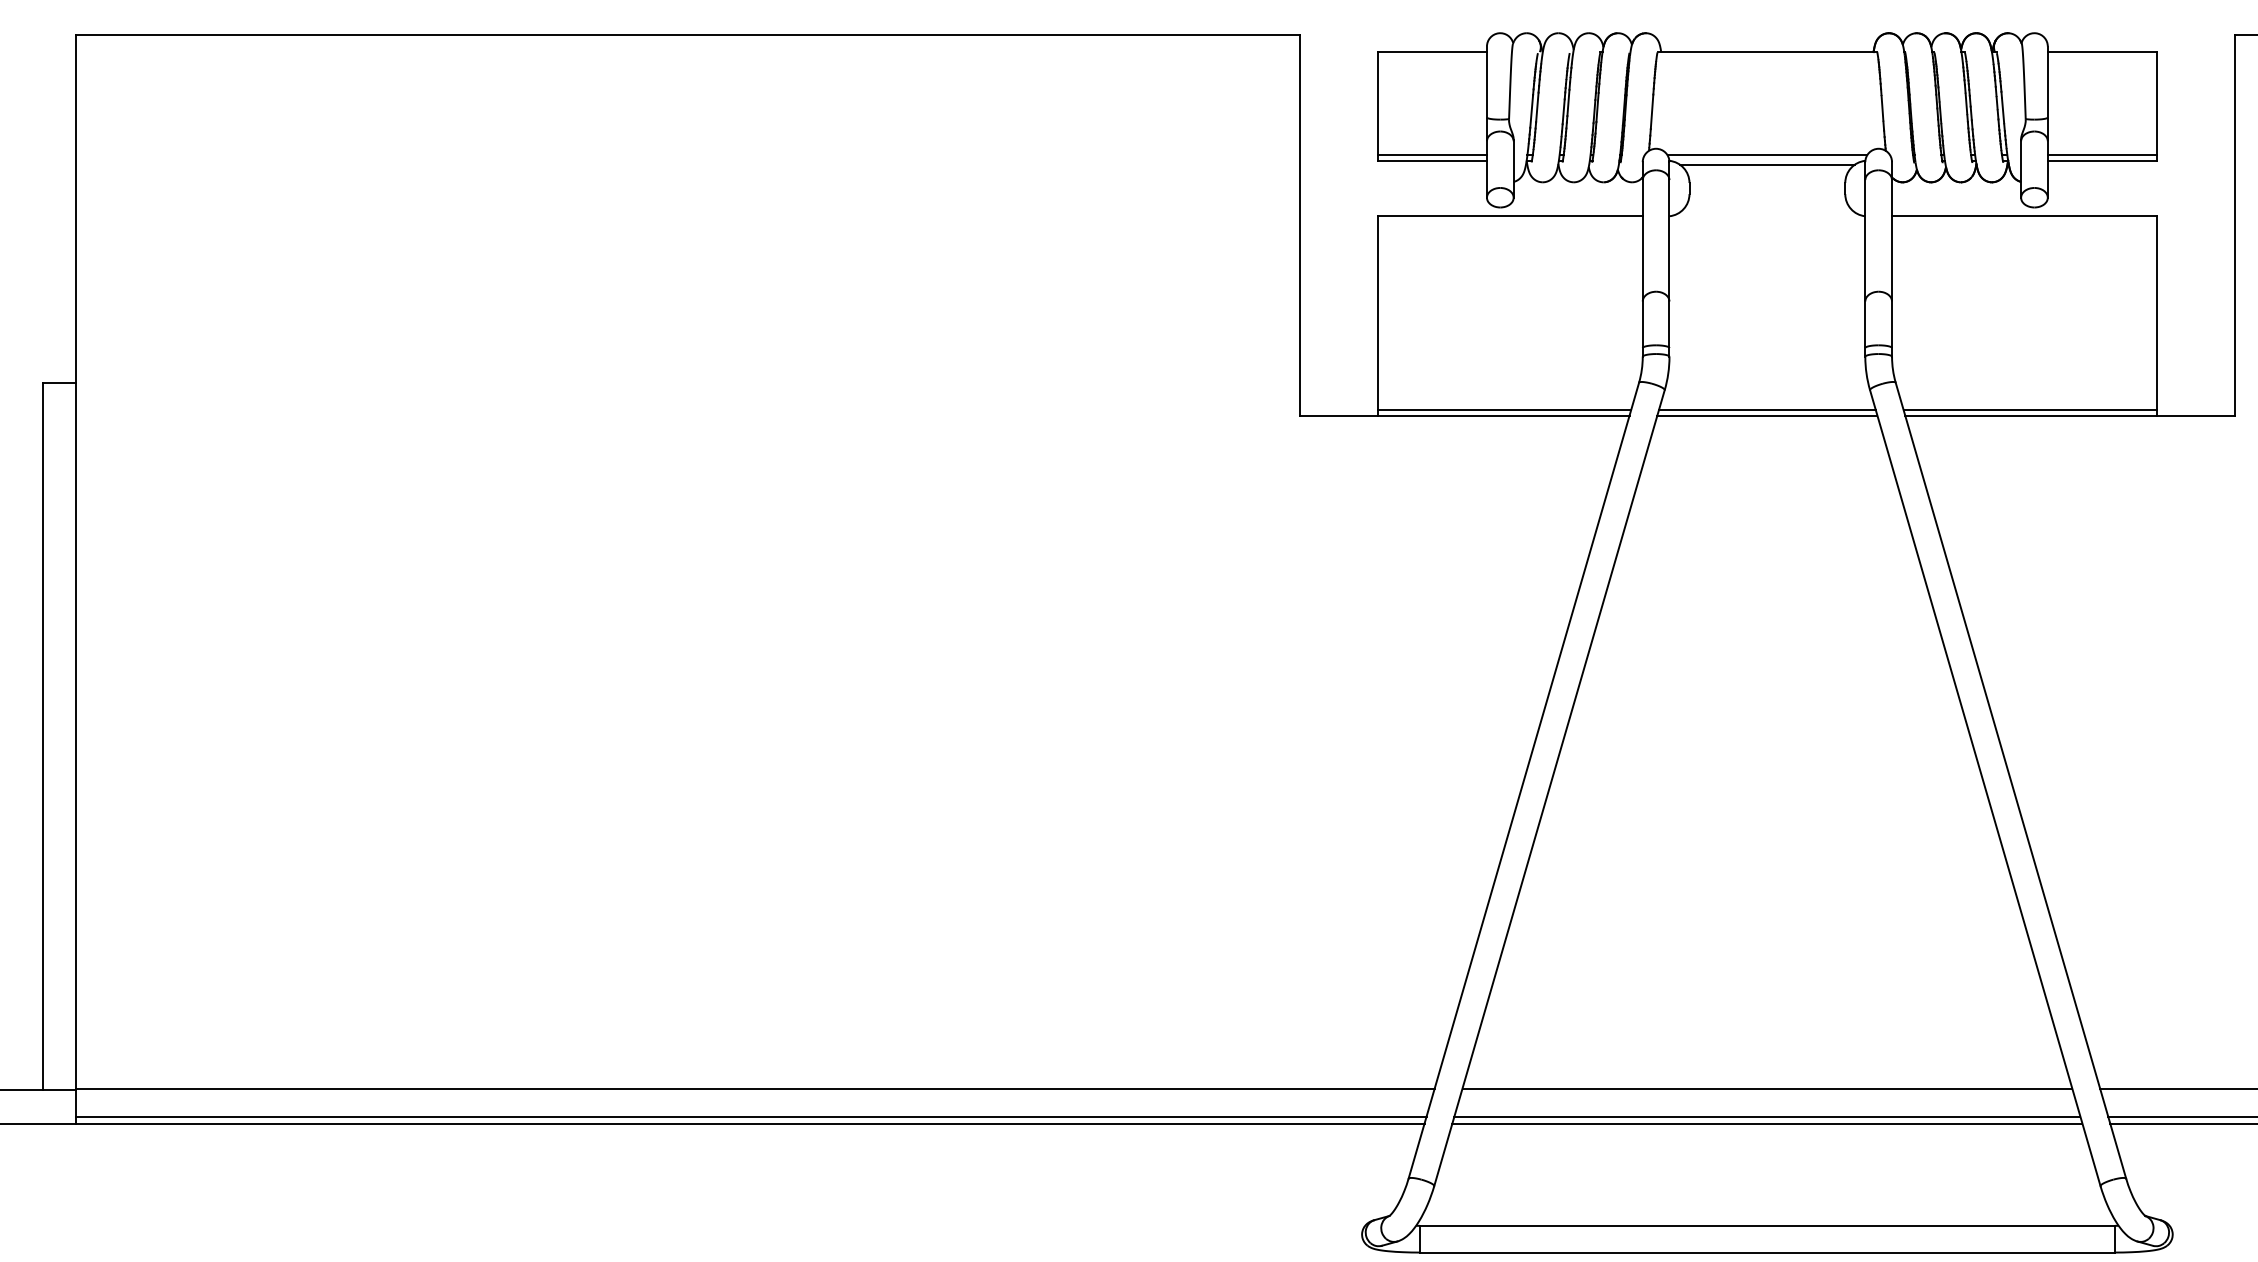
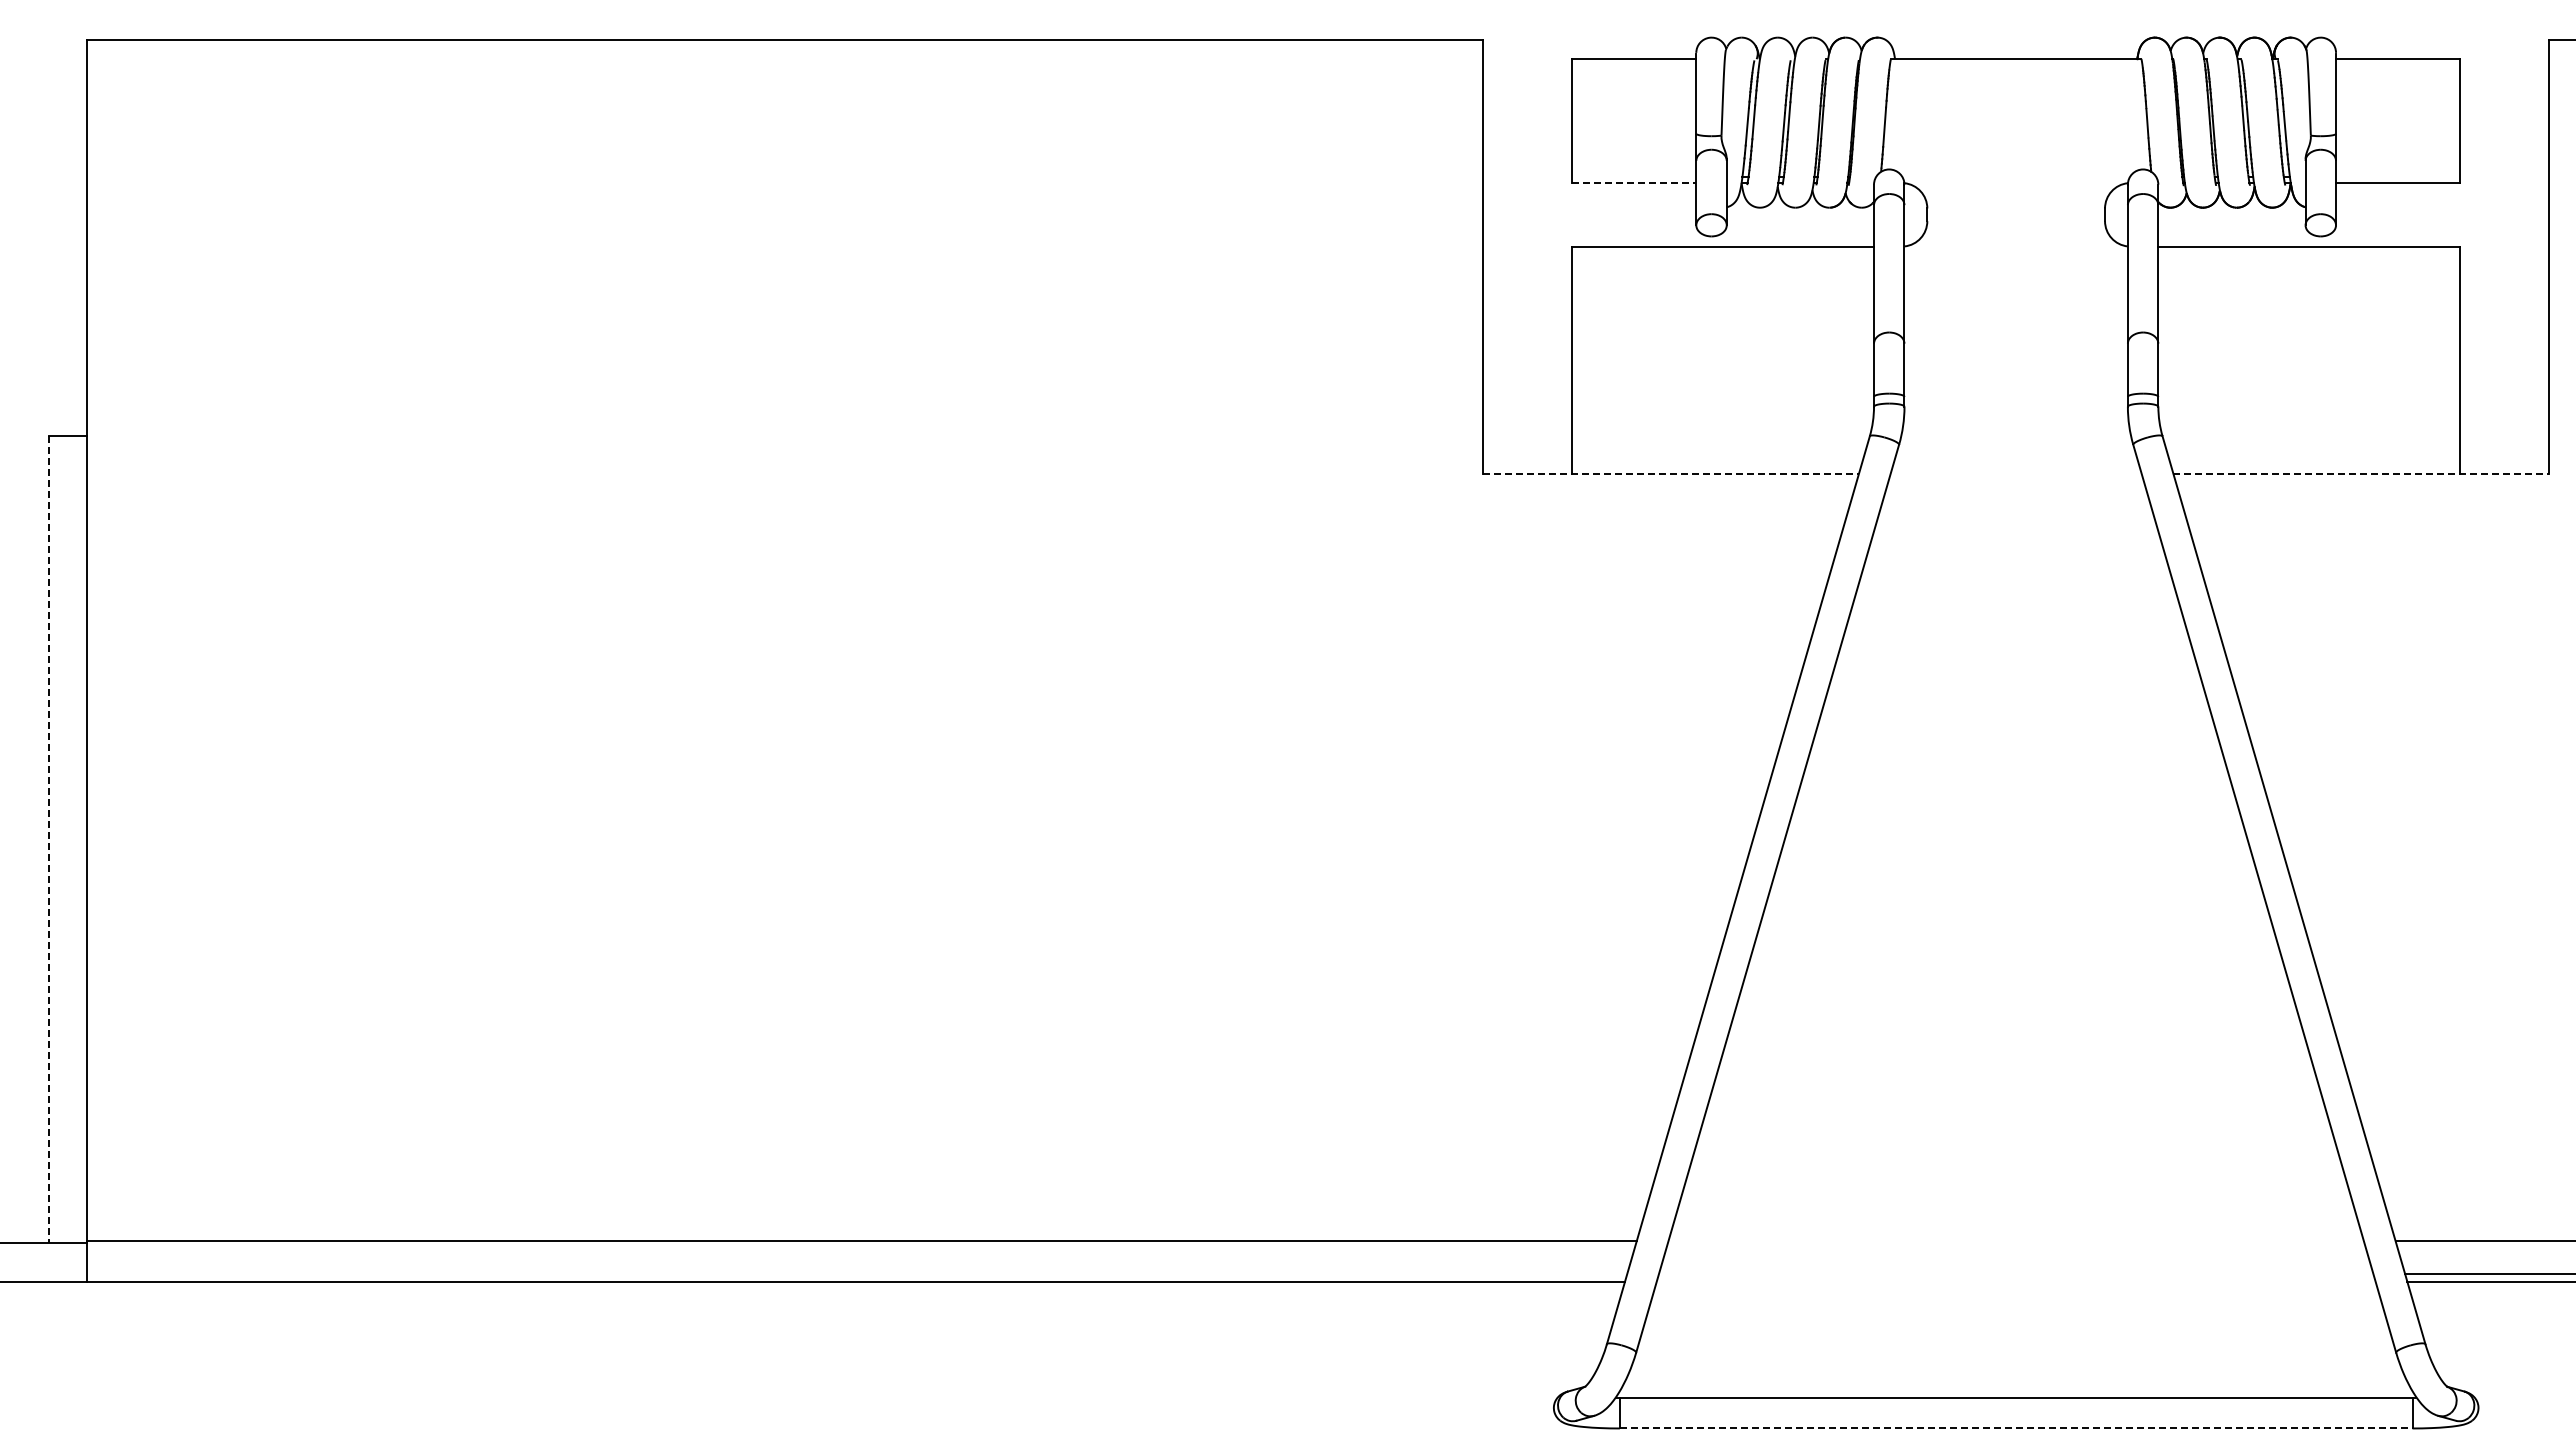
line: (1431, 155) -> (1633, 177), removed
line: (1766, 155) -> (2015, 177), removed
line: (2102, 155) -> (2398, 177), removed
line: (1432, 161) -> (1634, 183), solid -> dashed
line: (1766, 164) -> (2015, 187), removed
line: (1503, 410) -> (1715, 467), removed
line: (1766, 410) -> (2015, 467), removed
line: (2029, 410) -> (2315, 467), removed
line: (1465, 415) -> (1671, 473), solid -> dashed
line: (1766, 415) -> (2015, 473), removed
line: (2070, 415) -> (2361, 473), solid -> dashed
line: (42, 736) -> (48, 839), solid -> dashed
line: (1766, 1088) -> (2015, 1241), removed
line: (750, 1116) -> (856, 1273), removed
line: (1767, 1116) -> (2016, 1273), removed
line: (1766, 1123) -> (2015, 1281), removed
line: (1767, 1252) -> (2016, 1428), solid -> dashed

